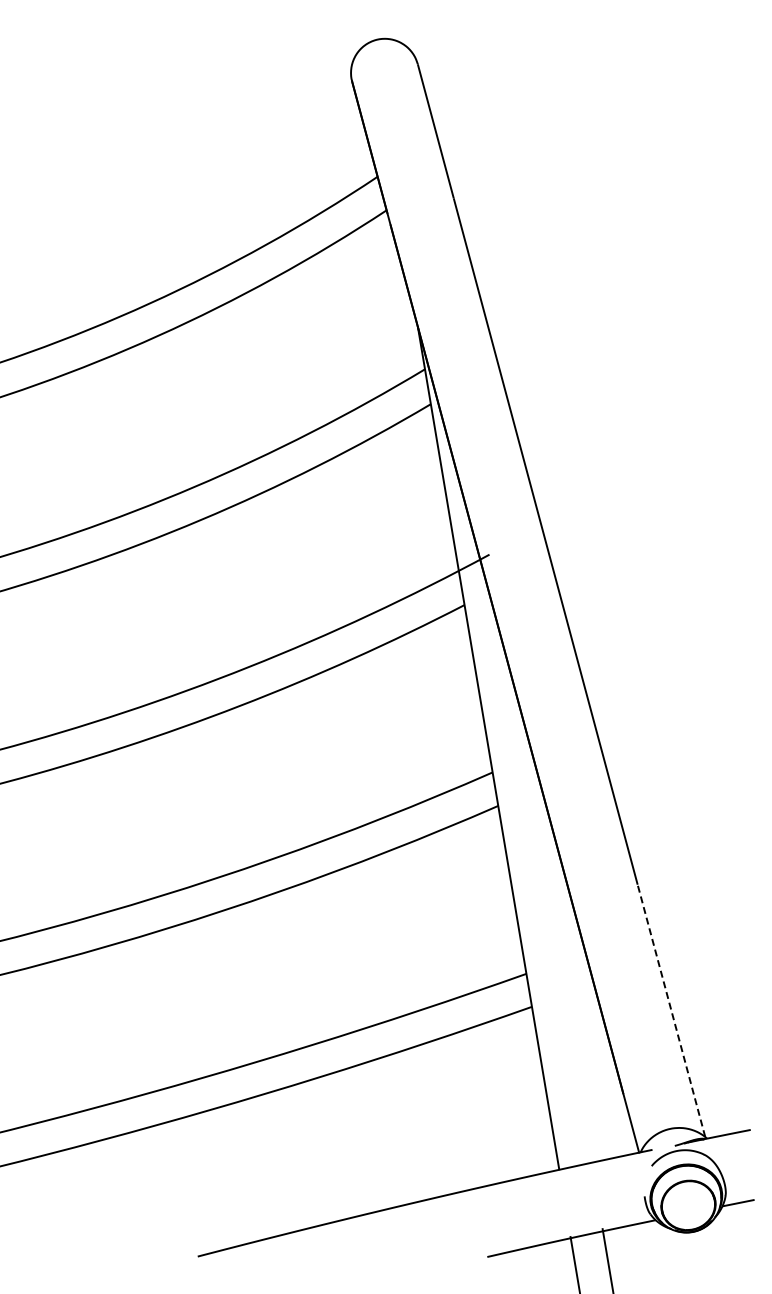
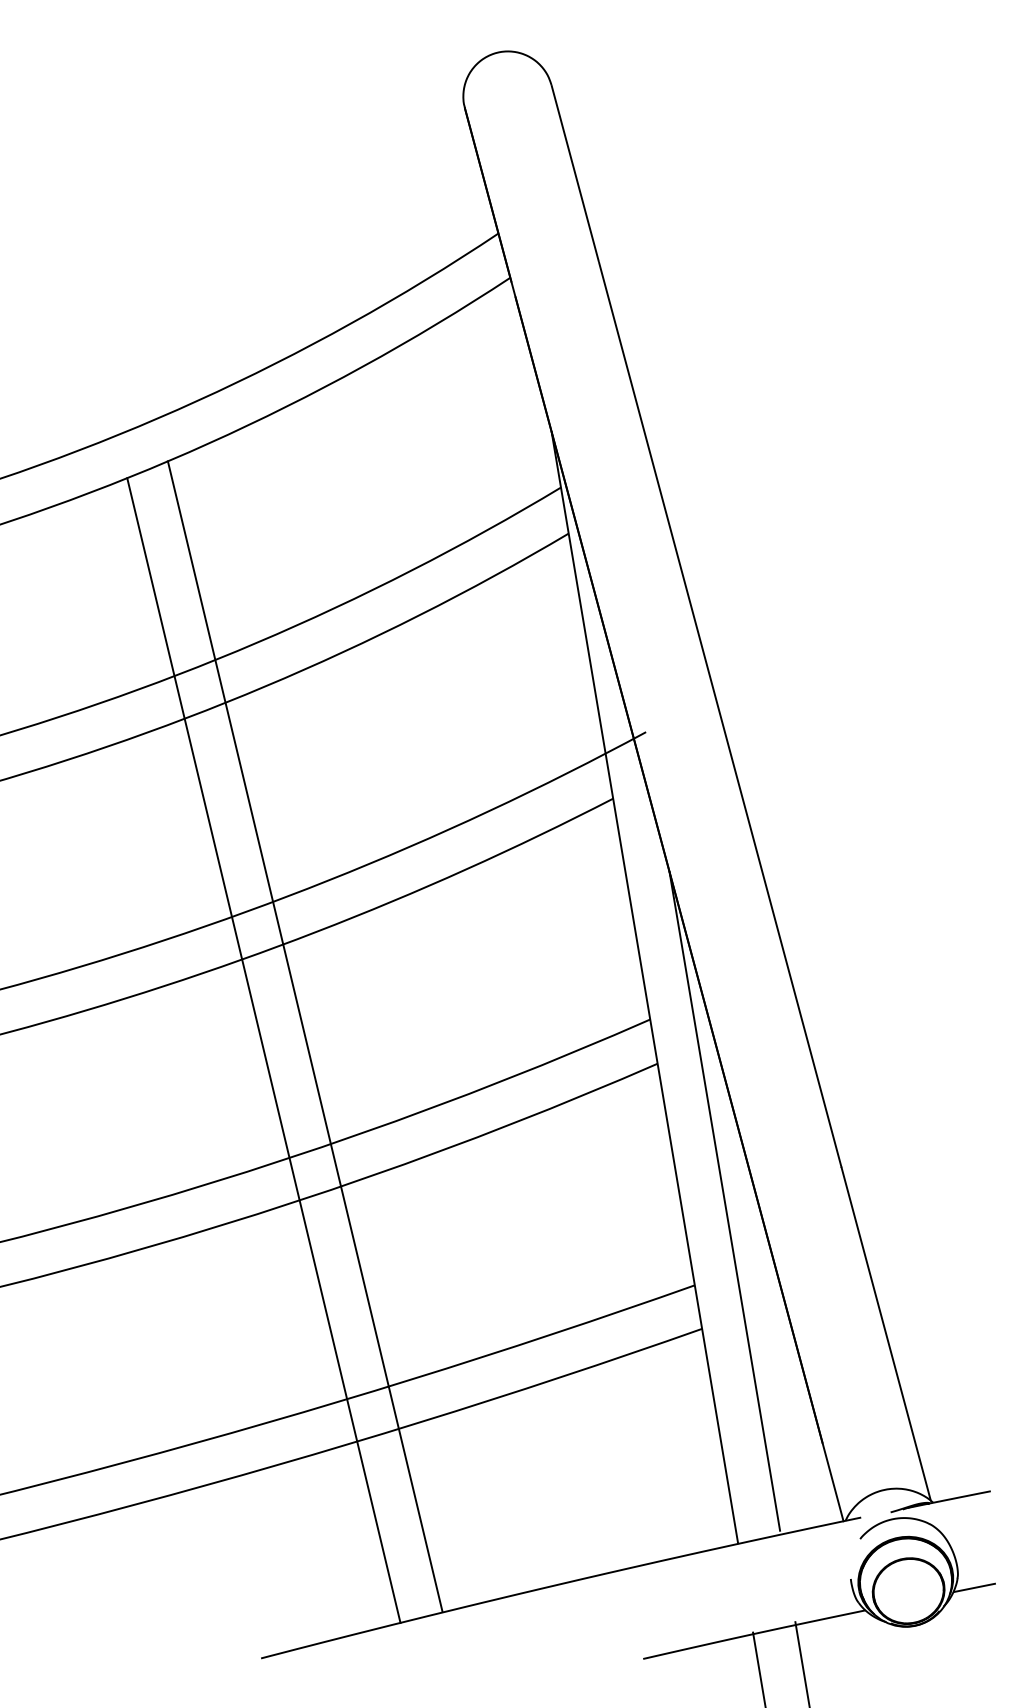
line: (231, 785) -> (305, 1036), added
line: (199, 795) -> (263, 1049), added
line: (549, 909) -> (725, 1200), added
line: (671, 1010) -> (886, 1333), dashed -> solid

